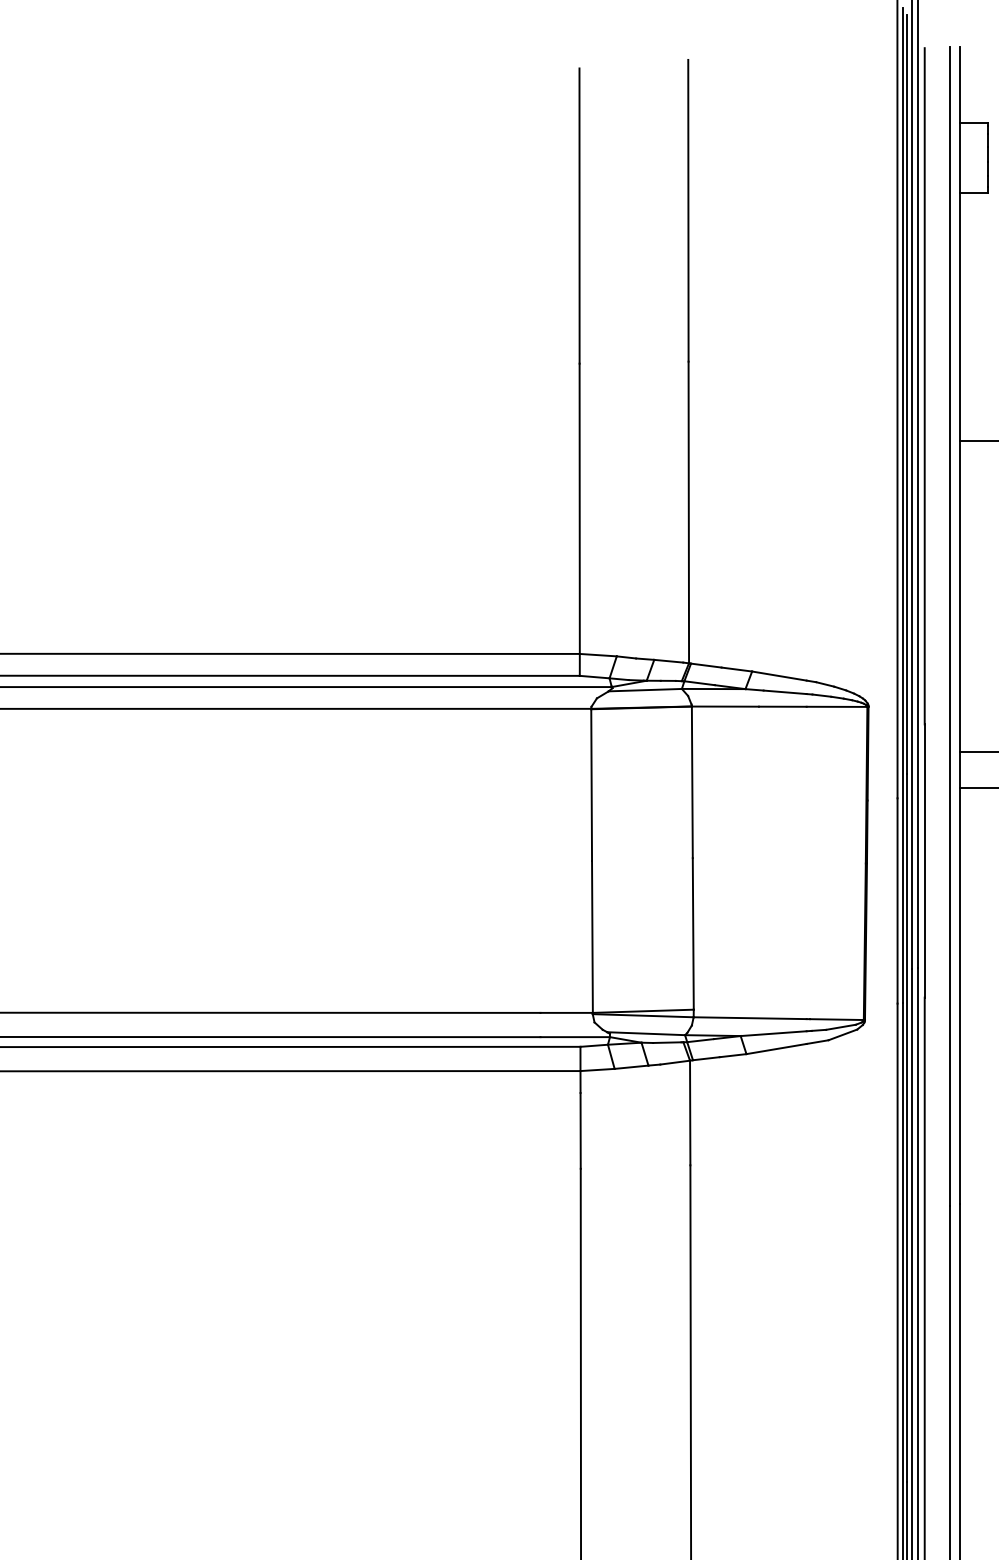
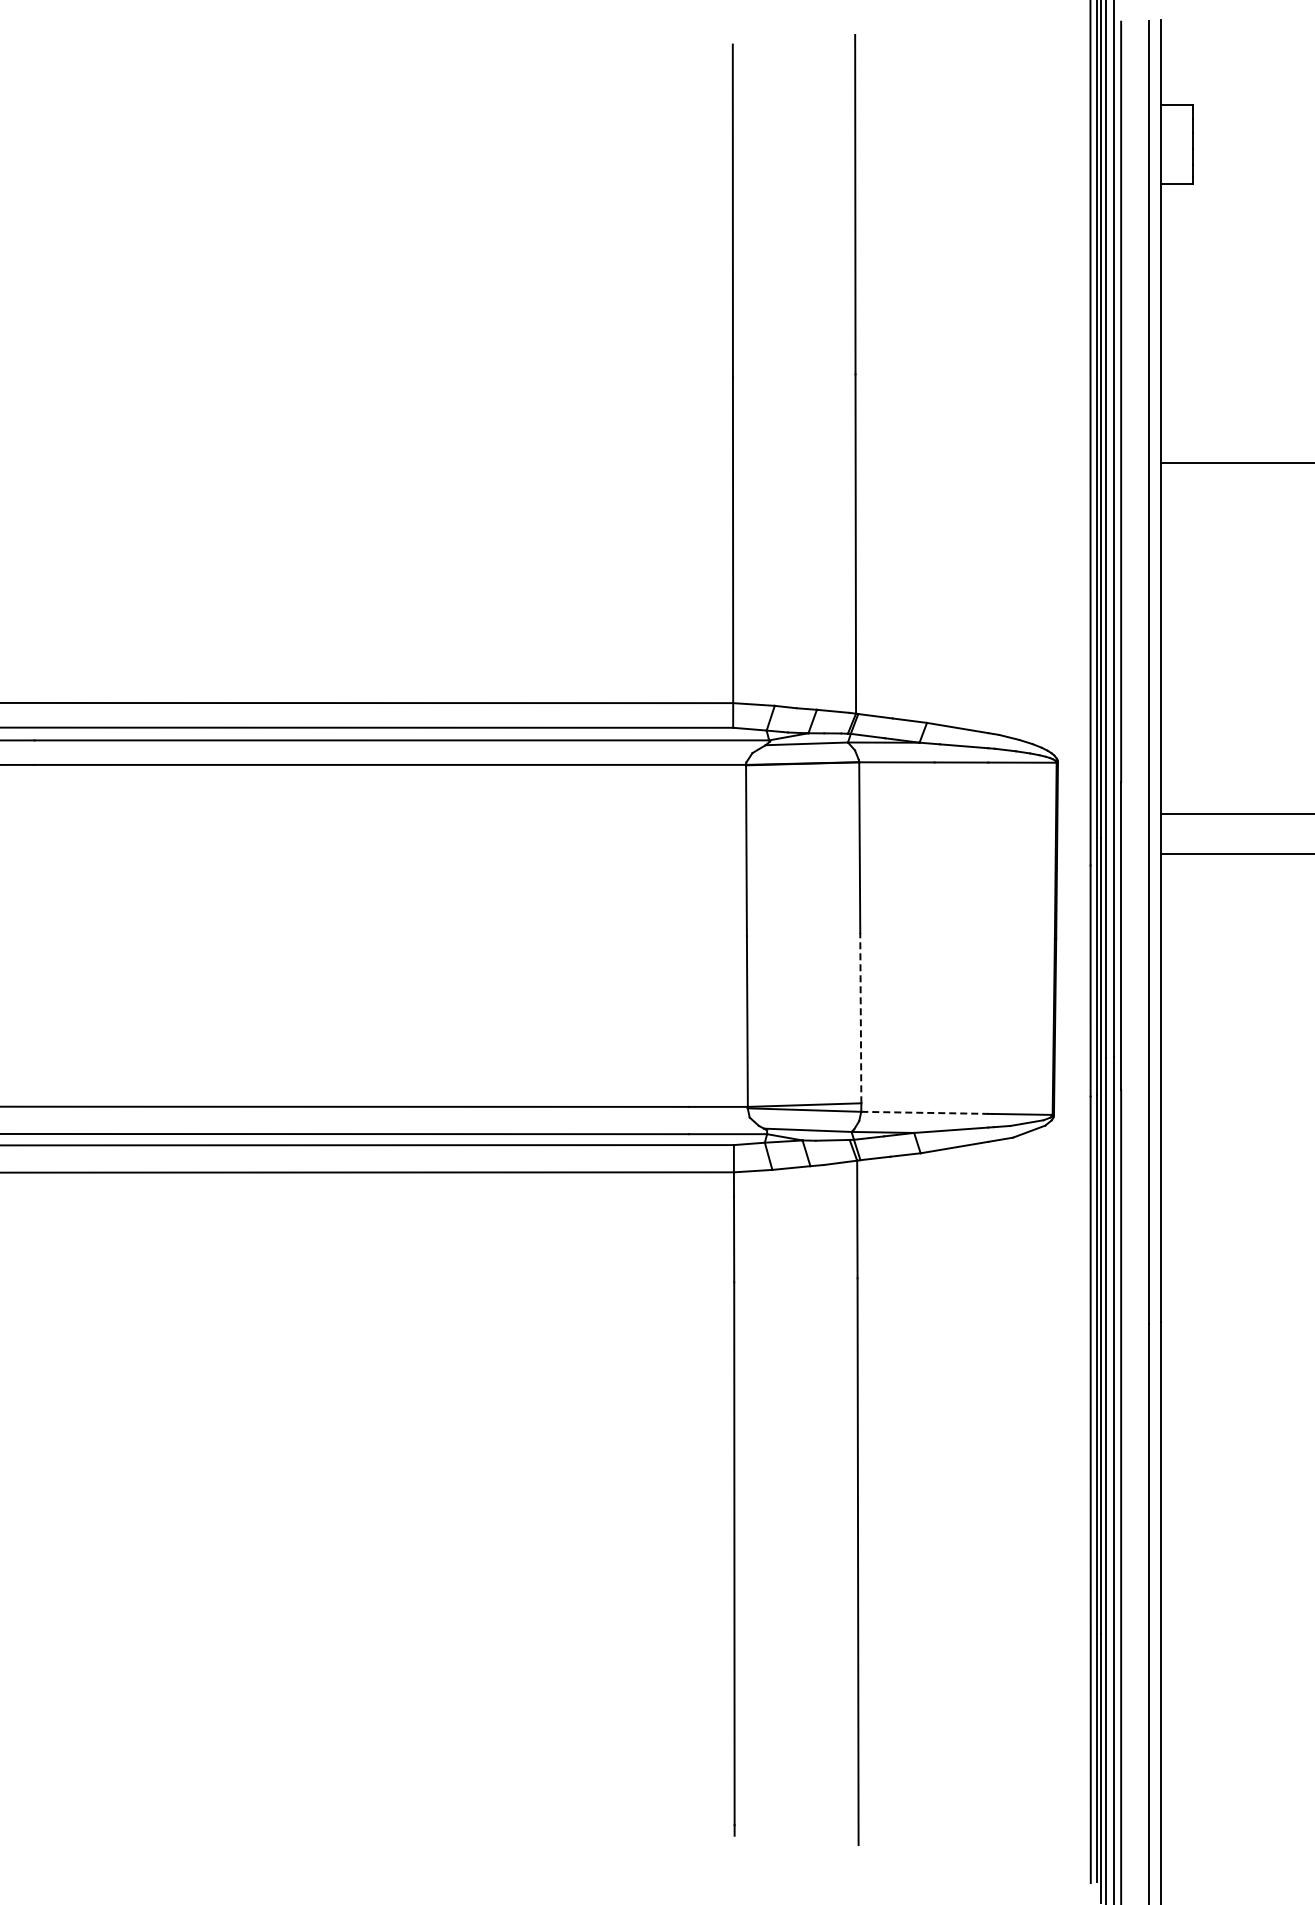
line: (692, 933) -> (860, 1017), solid -> dashed
line: (749, 1017) -> (924, 1112), solid -> dashed

